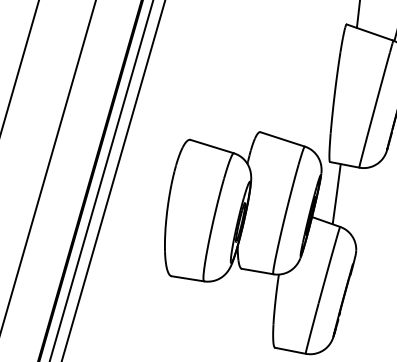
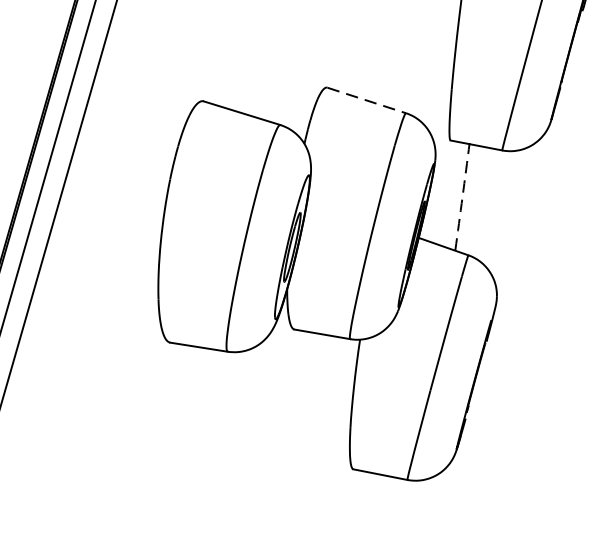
line: (283, 139) -> (368, 100), solid -> dashed
arc: (336, 193) -> (462, 196), solid -> dashed

